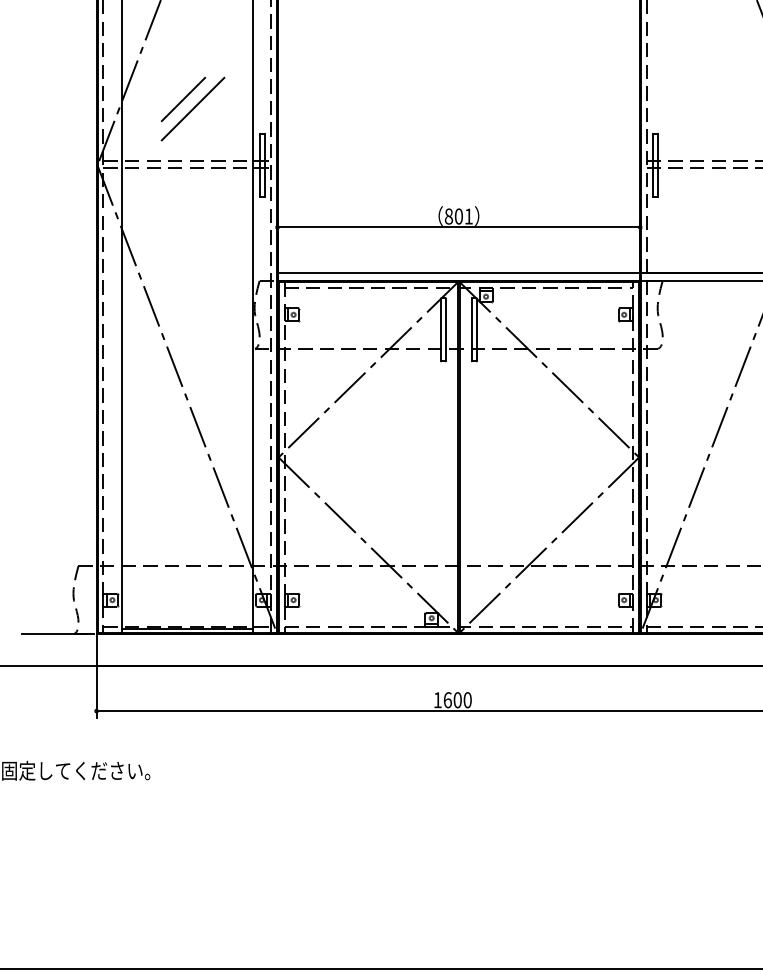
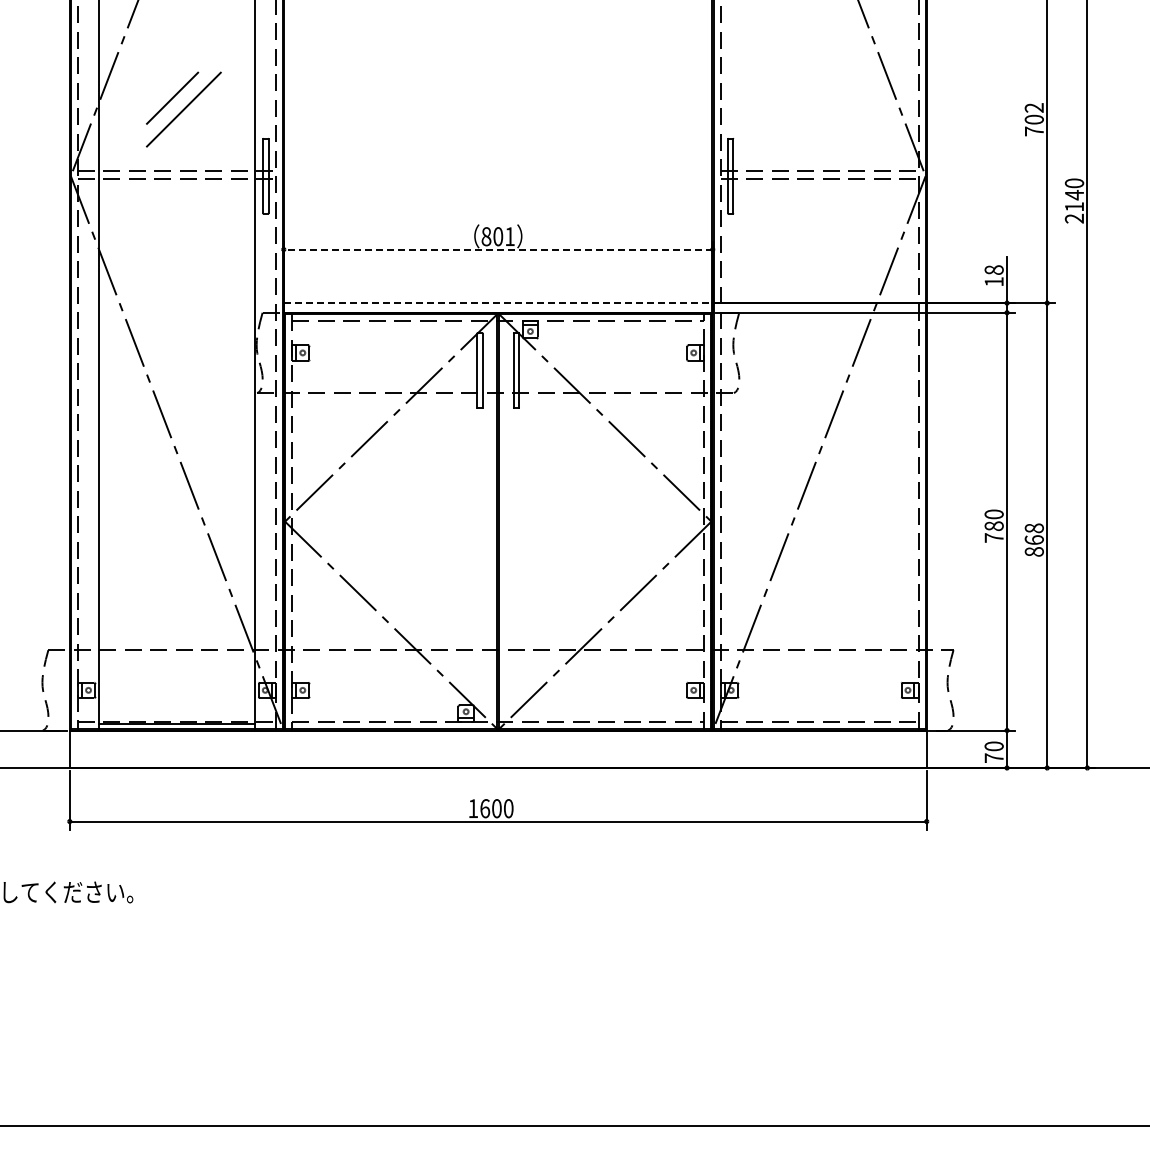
line: (458, 227) -> (497, 249), solid -> dashed
line: (459, 273) -> (498, 303), solid -> dashed

